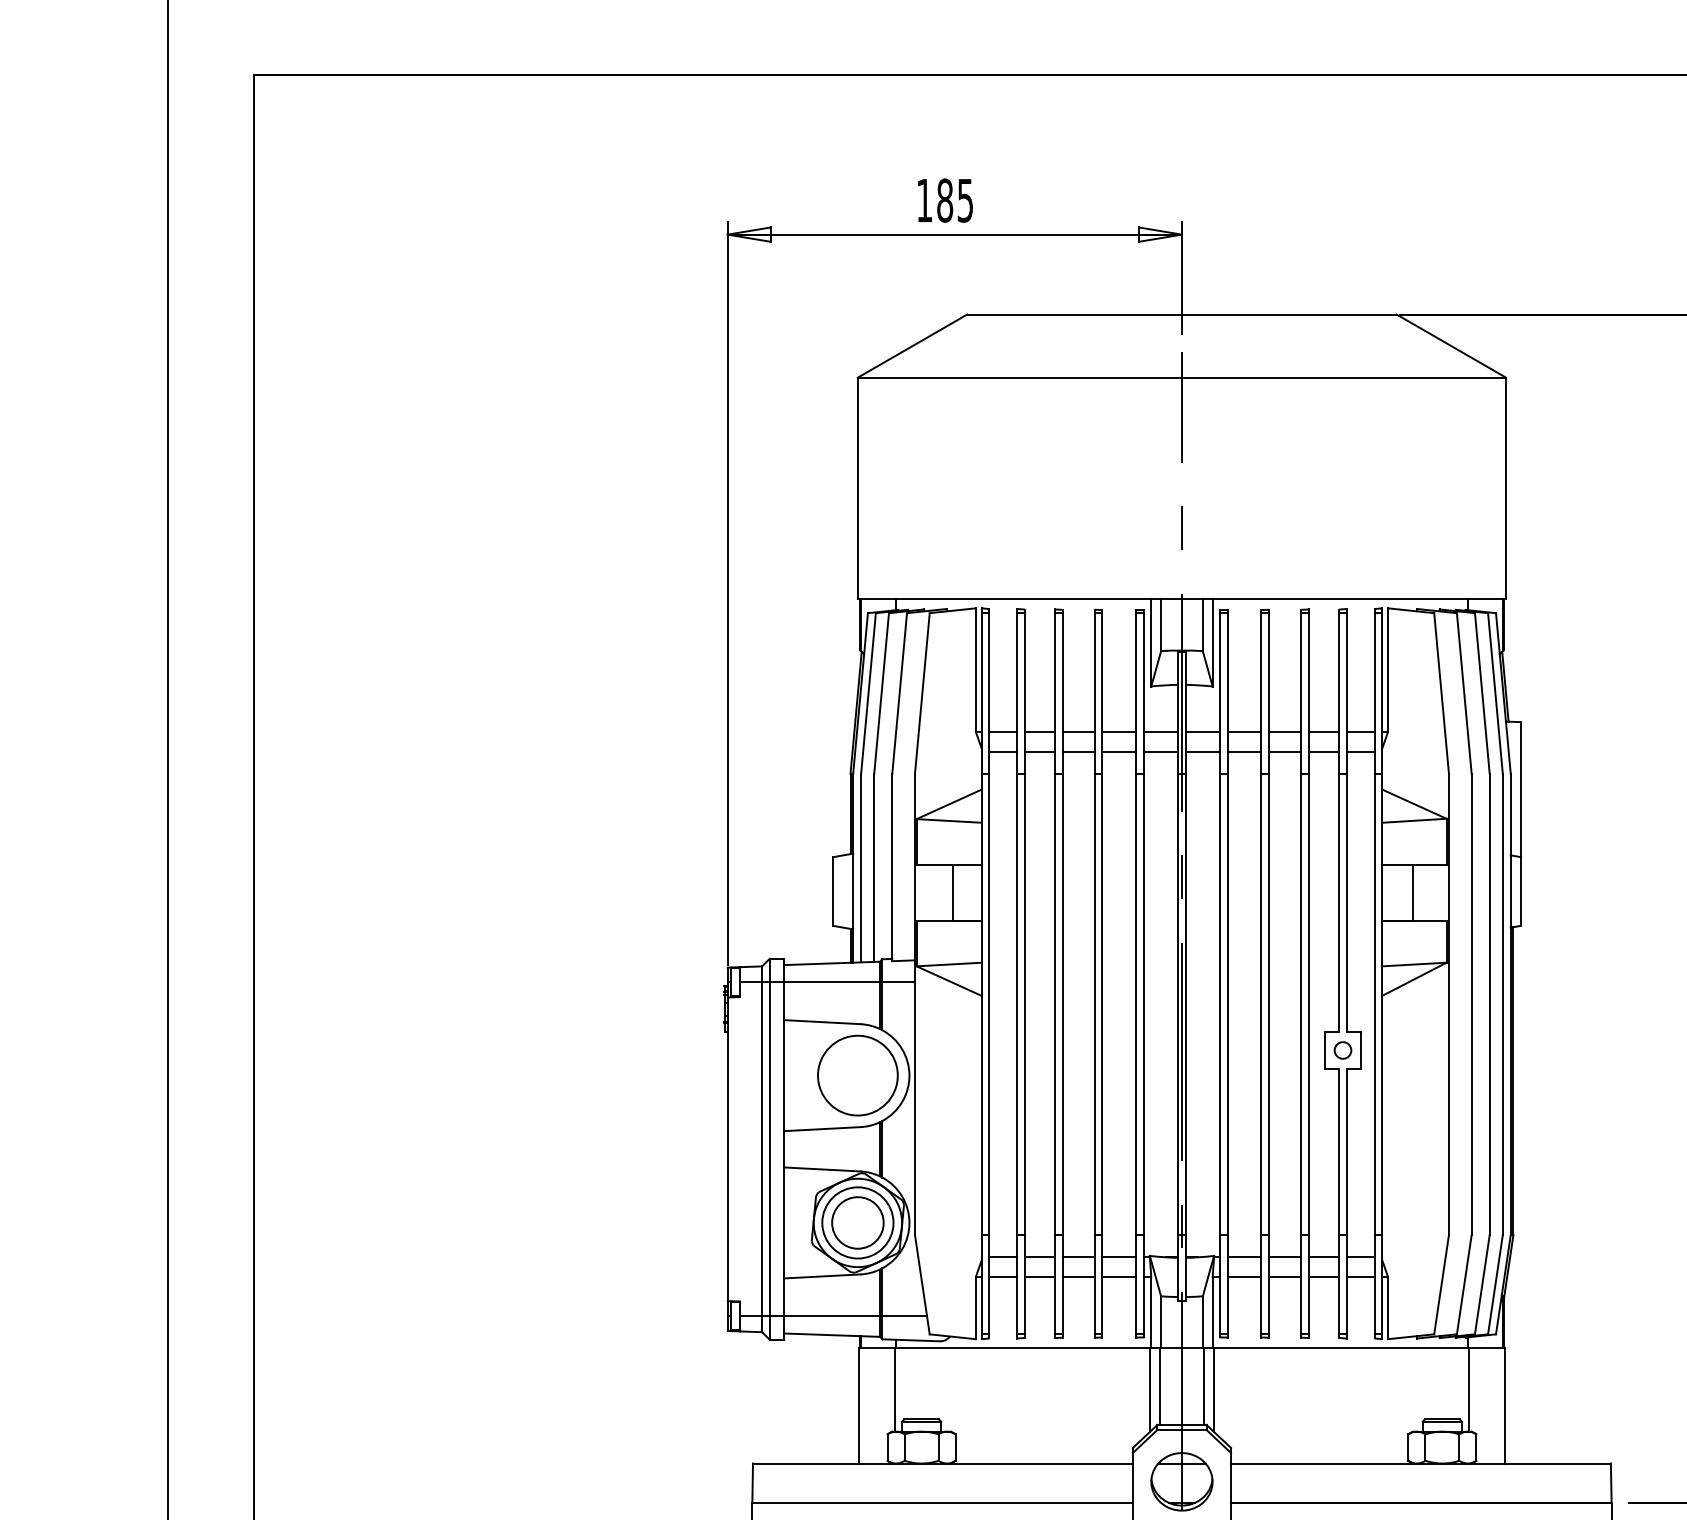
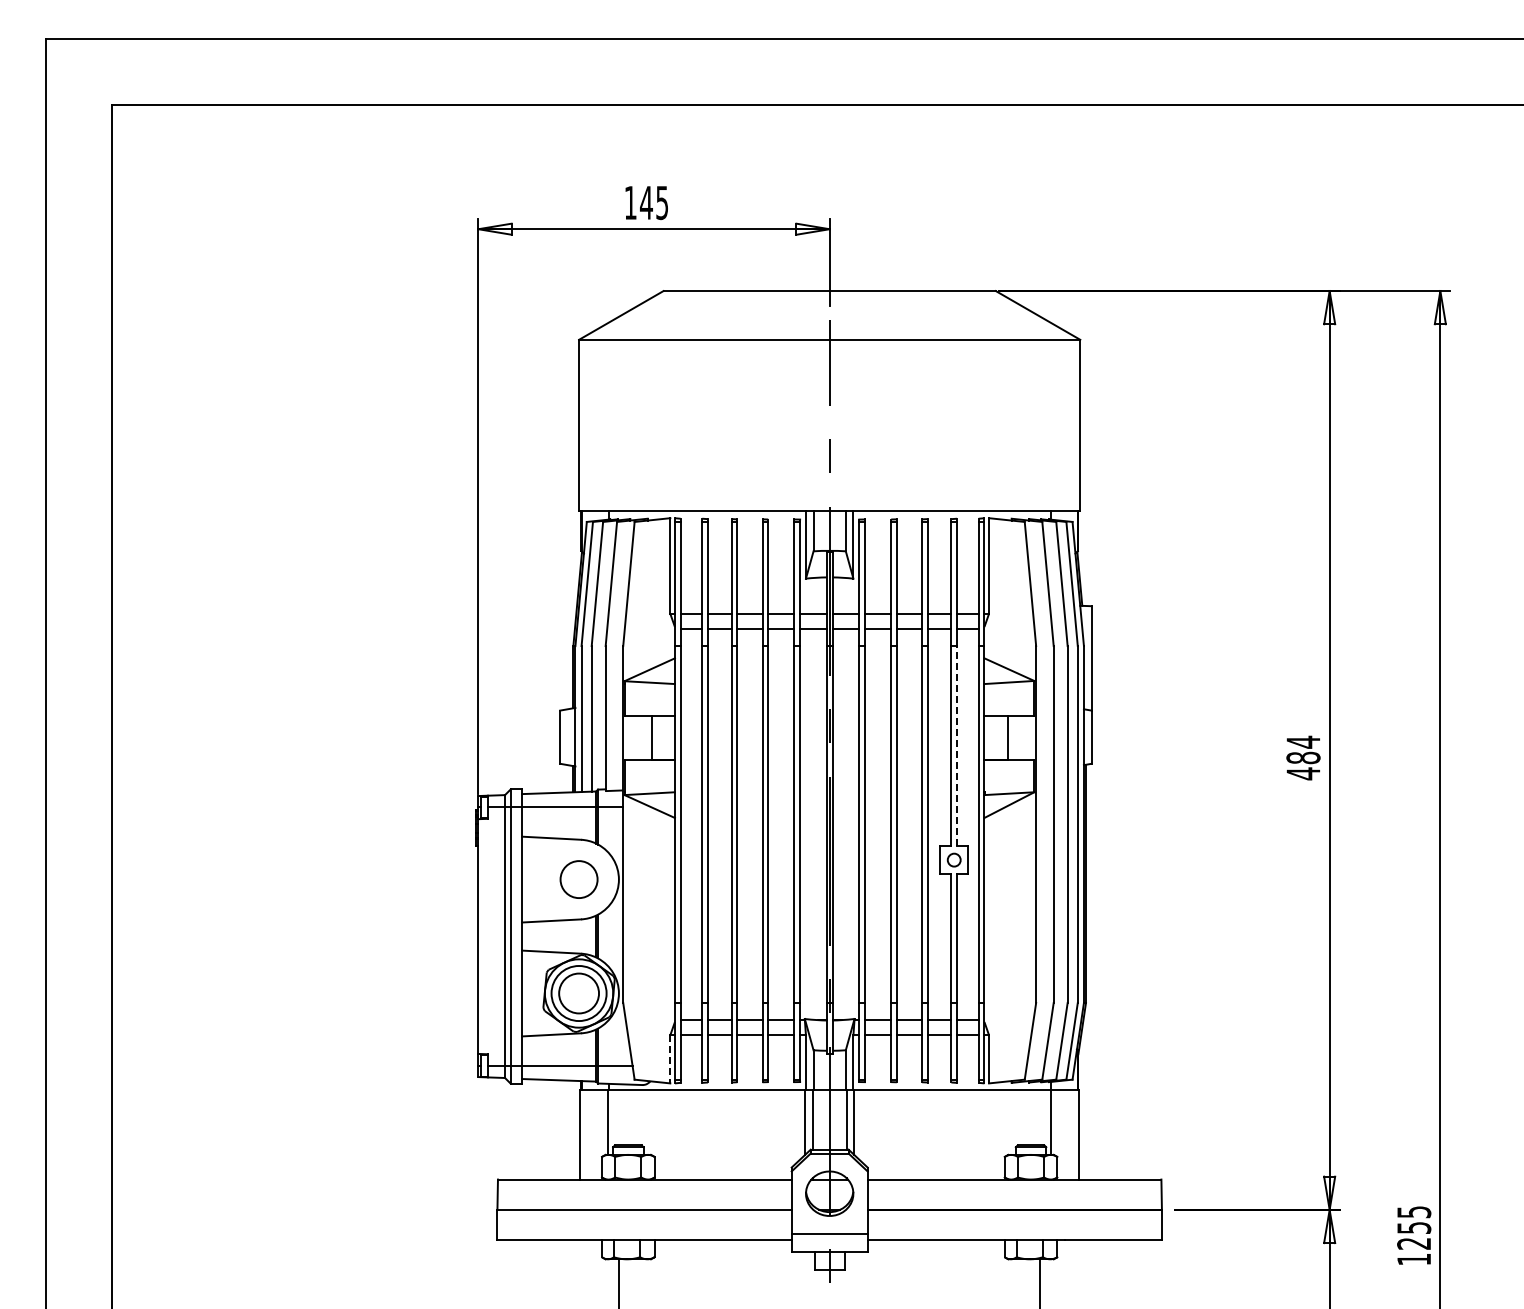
text: (943, 200) -> (645, 202), 185 -> 145
line: (1347, 902) -> (957, 745), solid -> dashed
circle: (857, 1075) -> (578, 879), size x0.6
line: (976, 1308) -> (670, 1059), solid -> dashed

